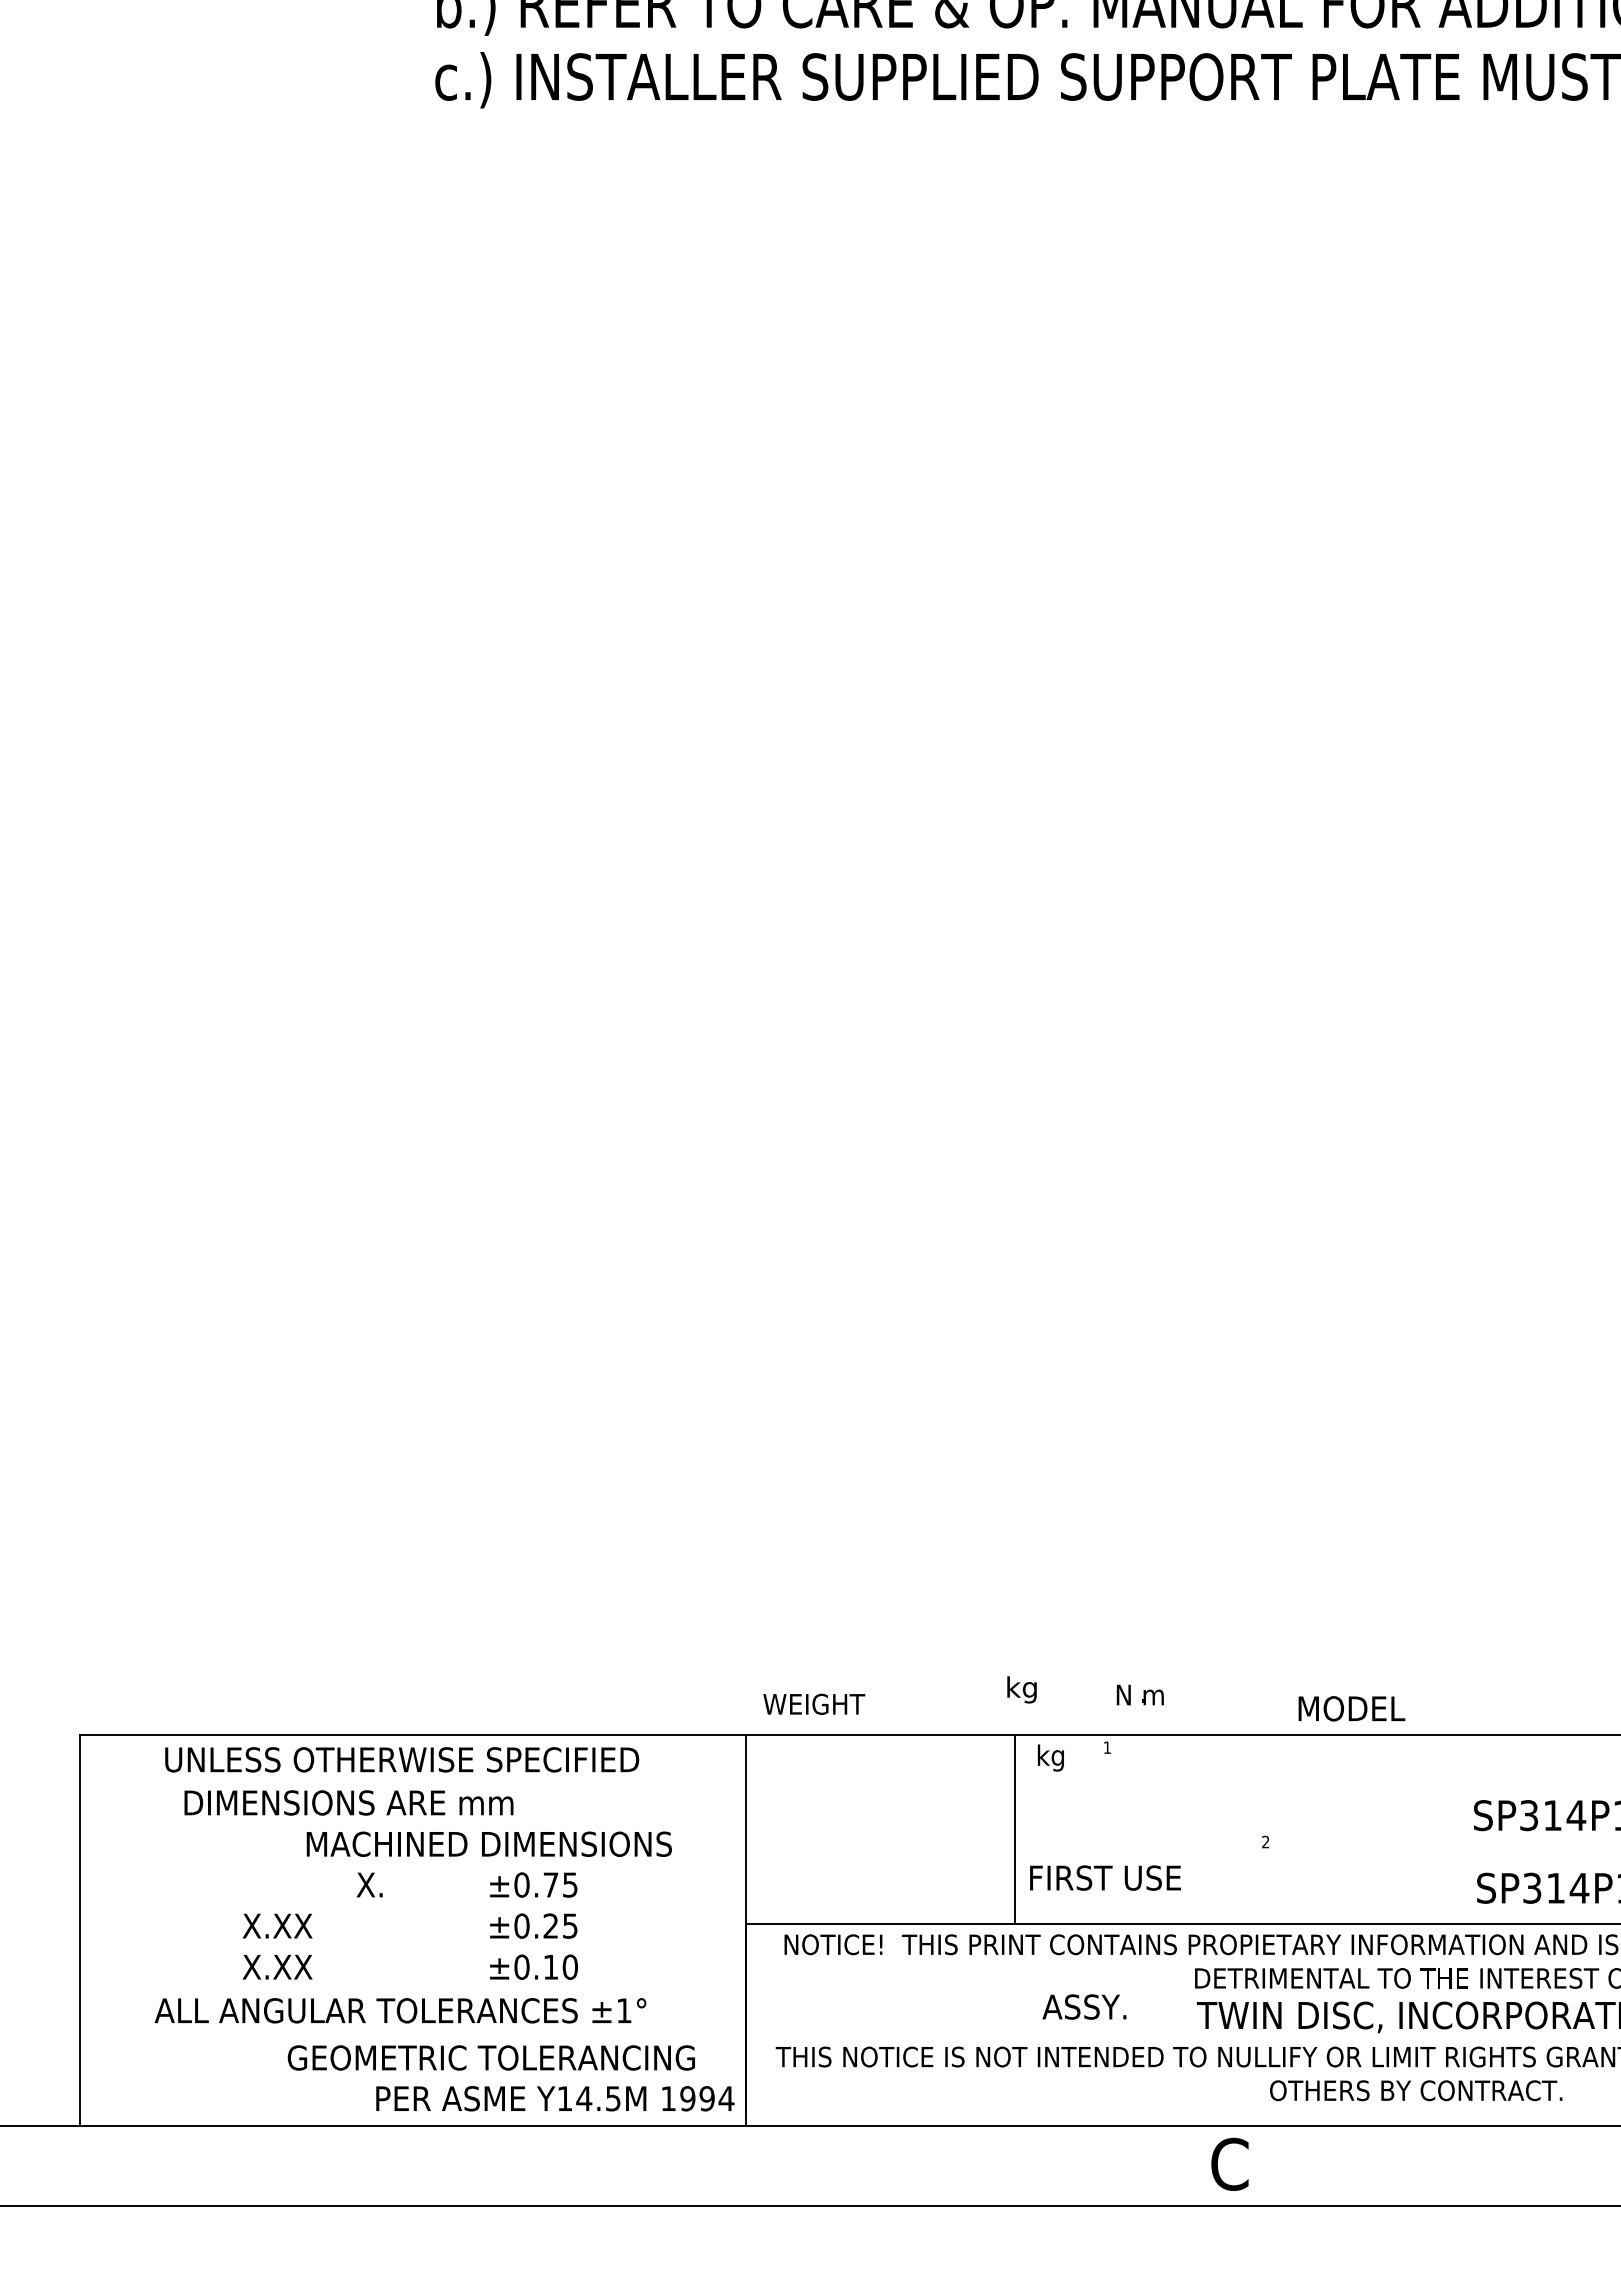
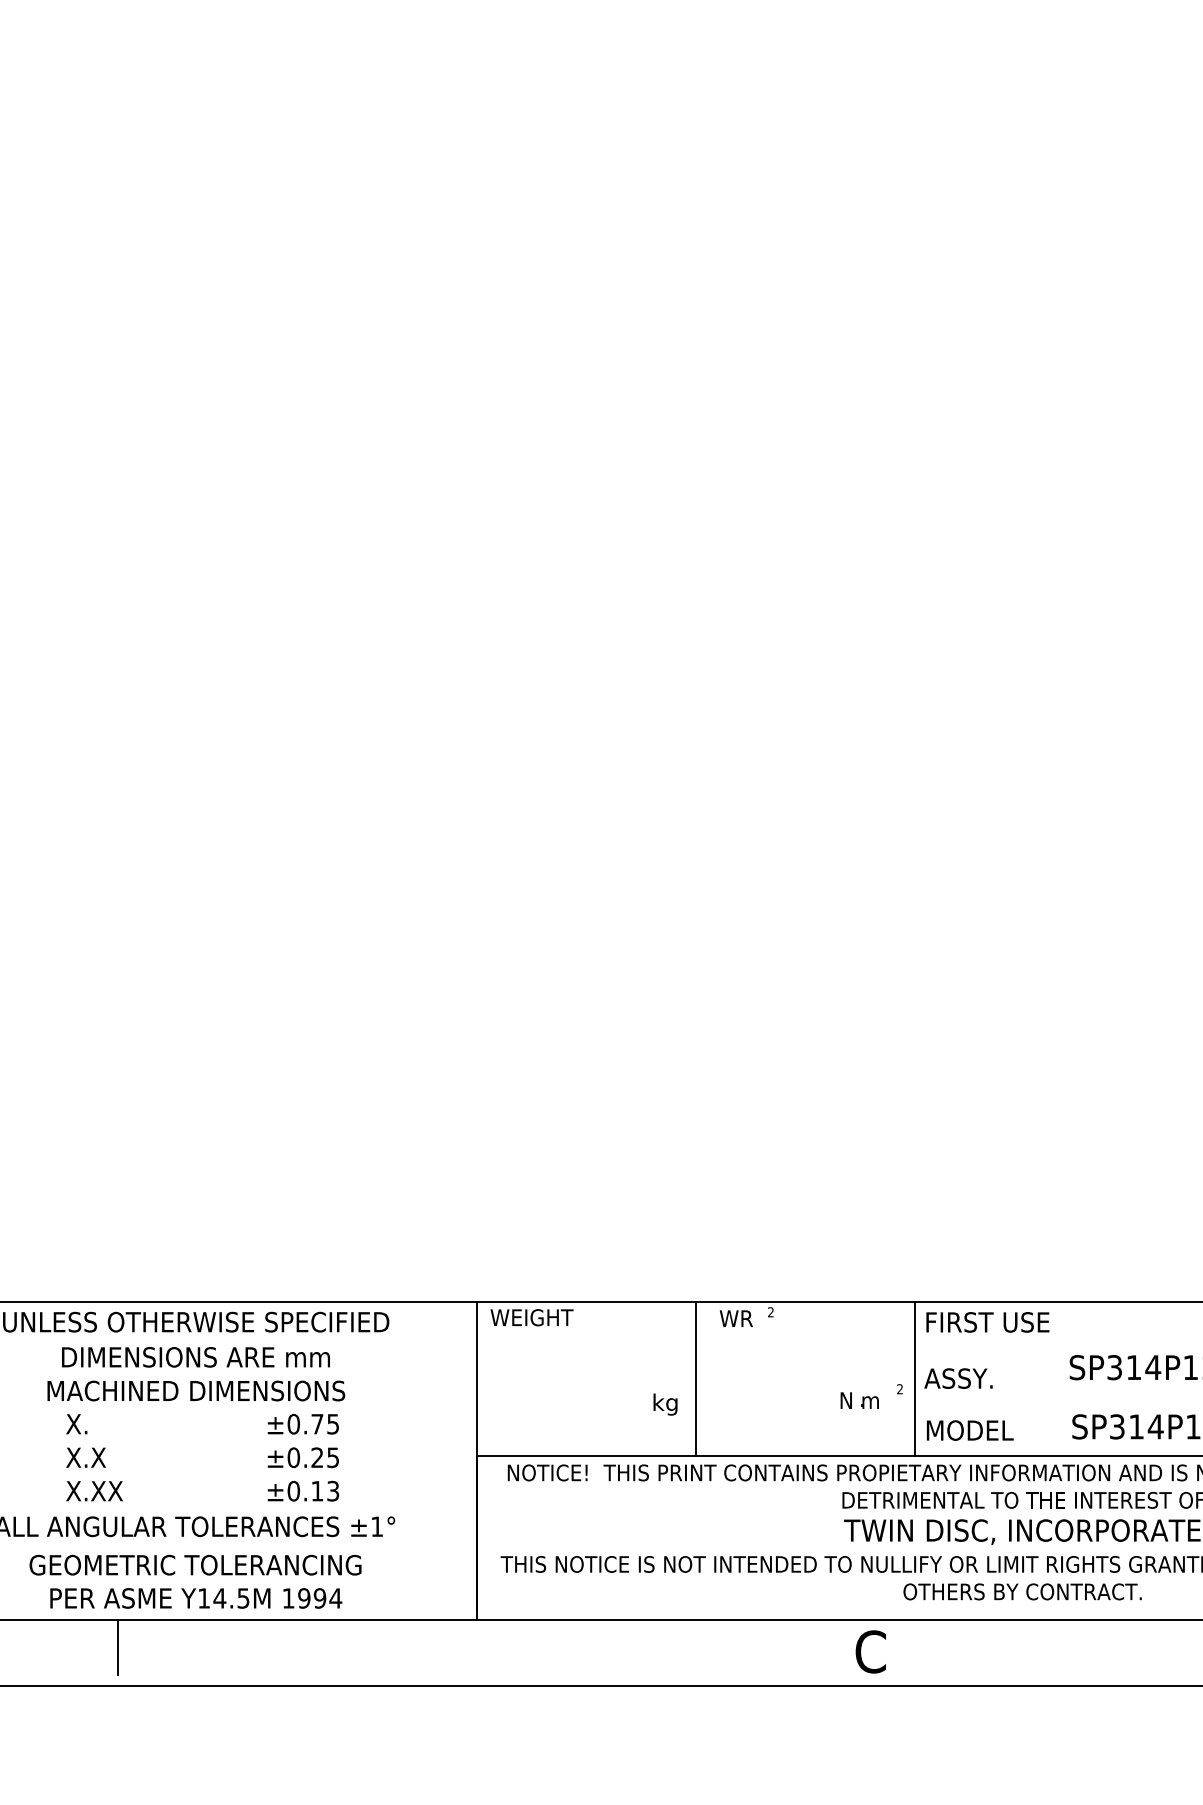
text: (1021, 1689) -> (665, 1404), moved
text: (1139, 1694) -> (859, 1400), moved
text: (814, 1703) -> (532, 1317), moved
text: (1351, 1708) -> (969, 1430), moved
text: (1106, 1747) -> (770, 1312), 1 -> 2
text: (1061, 1757) -> (733, 1320), kg -> WR
text: (348, 1802) -> (195, 1356), moved
line: (1283, 1829) -> (914, 1378), added
text: (488, 1843) -> (195, 1390), moved
text: (1105, 1877) -> (987, 1321), moved
text: (369, 1884) -> (76, 1423), moved
text: (303, 1925) -> (115, 1457), X.XX -> X.X
text: (569, 1966) -> (332, 1490), ±0.10 -> ±0.13
text: (1084, 2006) -> (958, 1378), moved
text: (490, 2057) -> (194, 1564), moved
text: (555, 2098) -> (196, 1598), moved
line: (306, 2158) -> (118, 1647), added

